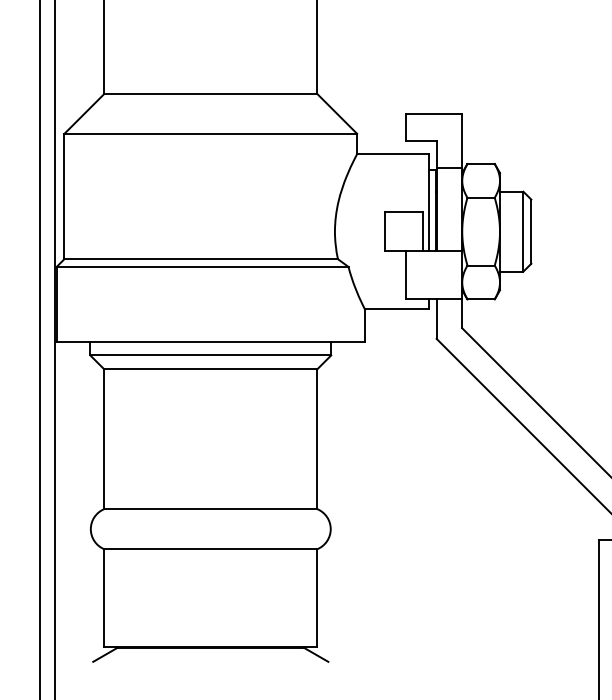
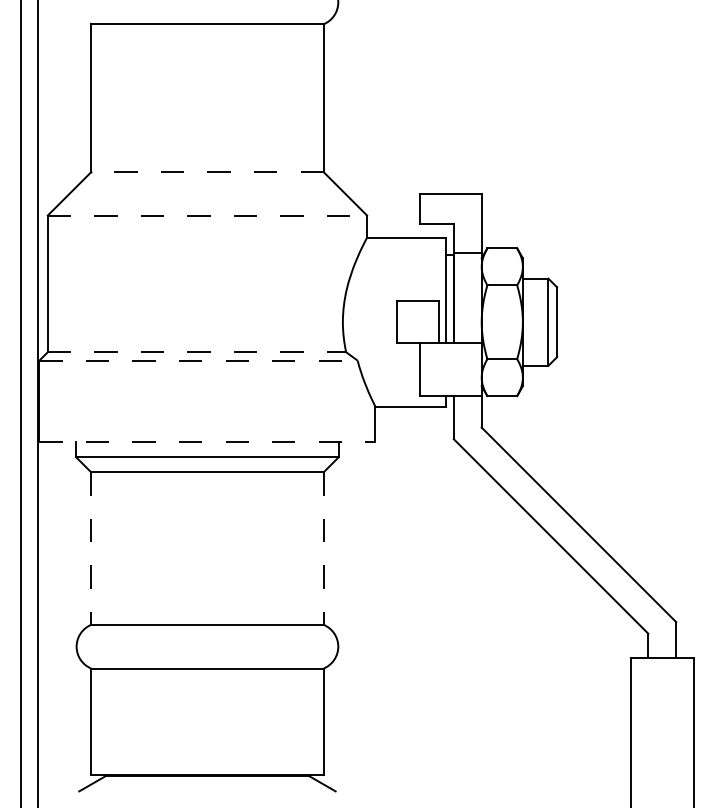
line: (209, 94) -> (206, 172), solid -> dashed
line: (210, 133) -> (207, 215), solid -> dashed
line: (201, 259) -> (197, 352), solid -> dashed
line: (203, 266) -> (199, 360), solid -> dashed
line: (210, 341) -> (207, 442), solid -> dashed
line: (104, 440) -> (91, 549), solid -> dashed
line: (317, 440) -> (323, 549), solid -> dashed

